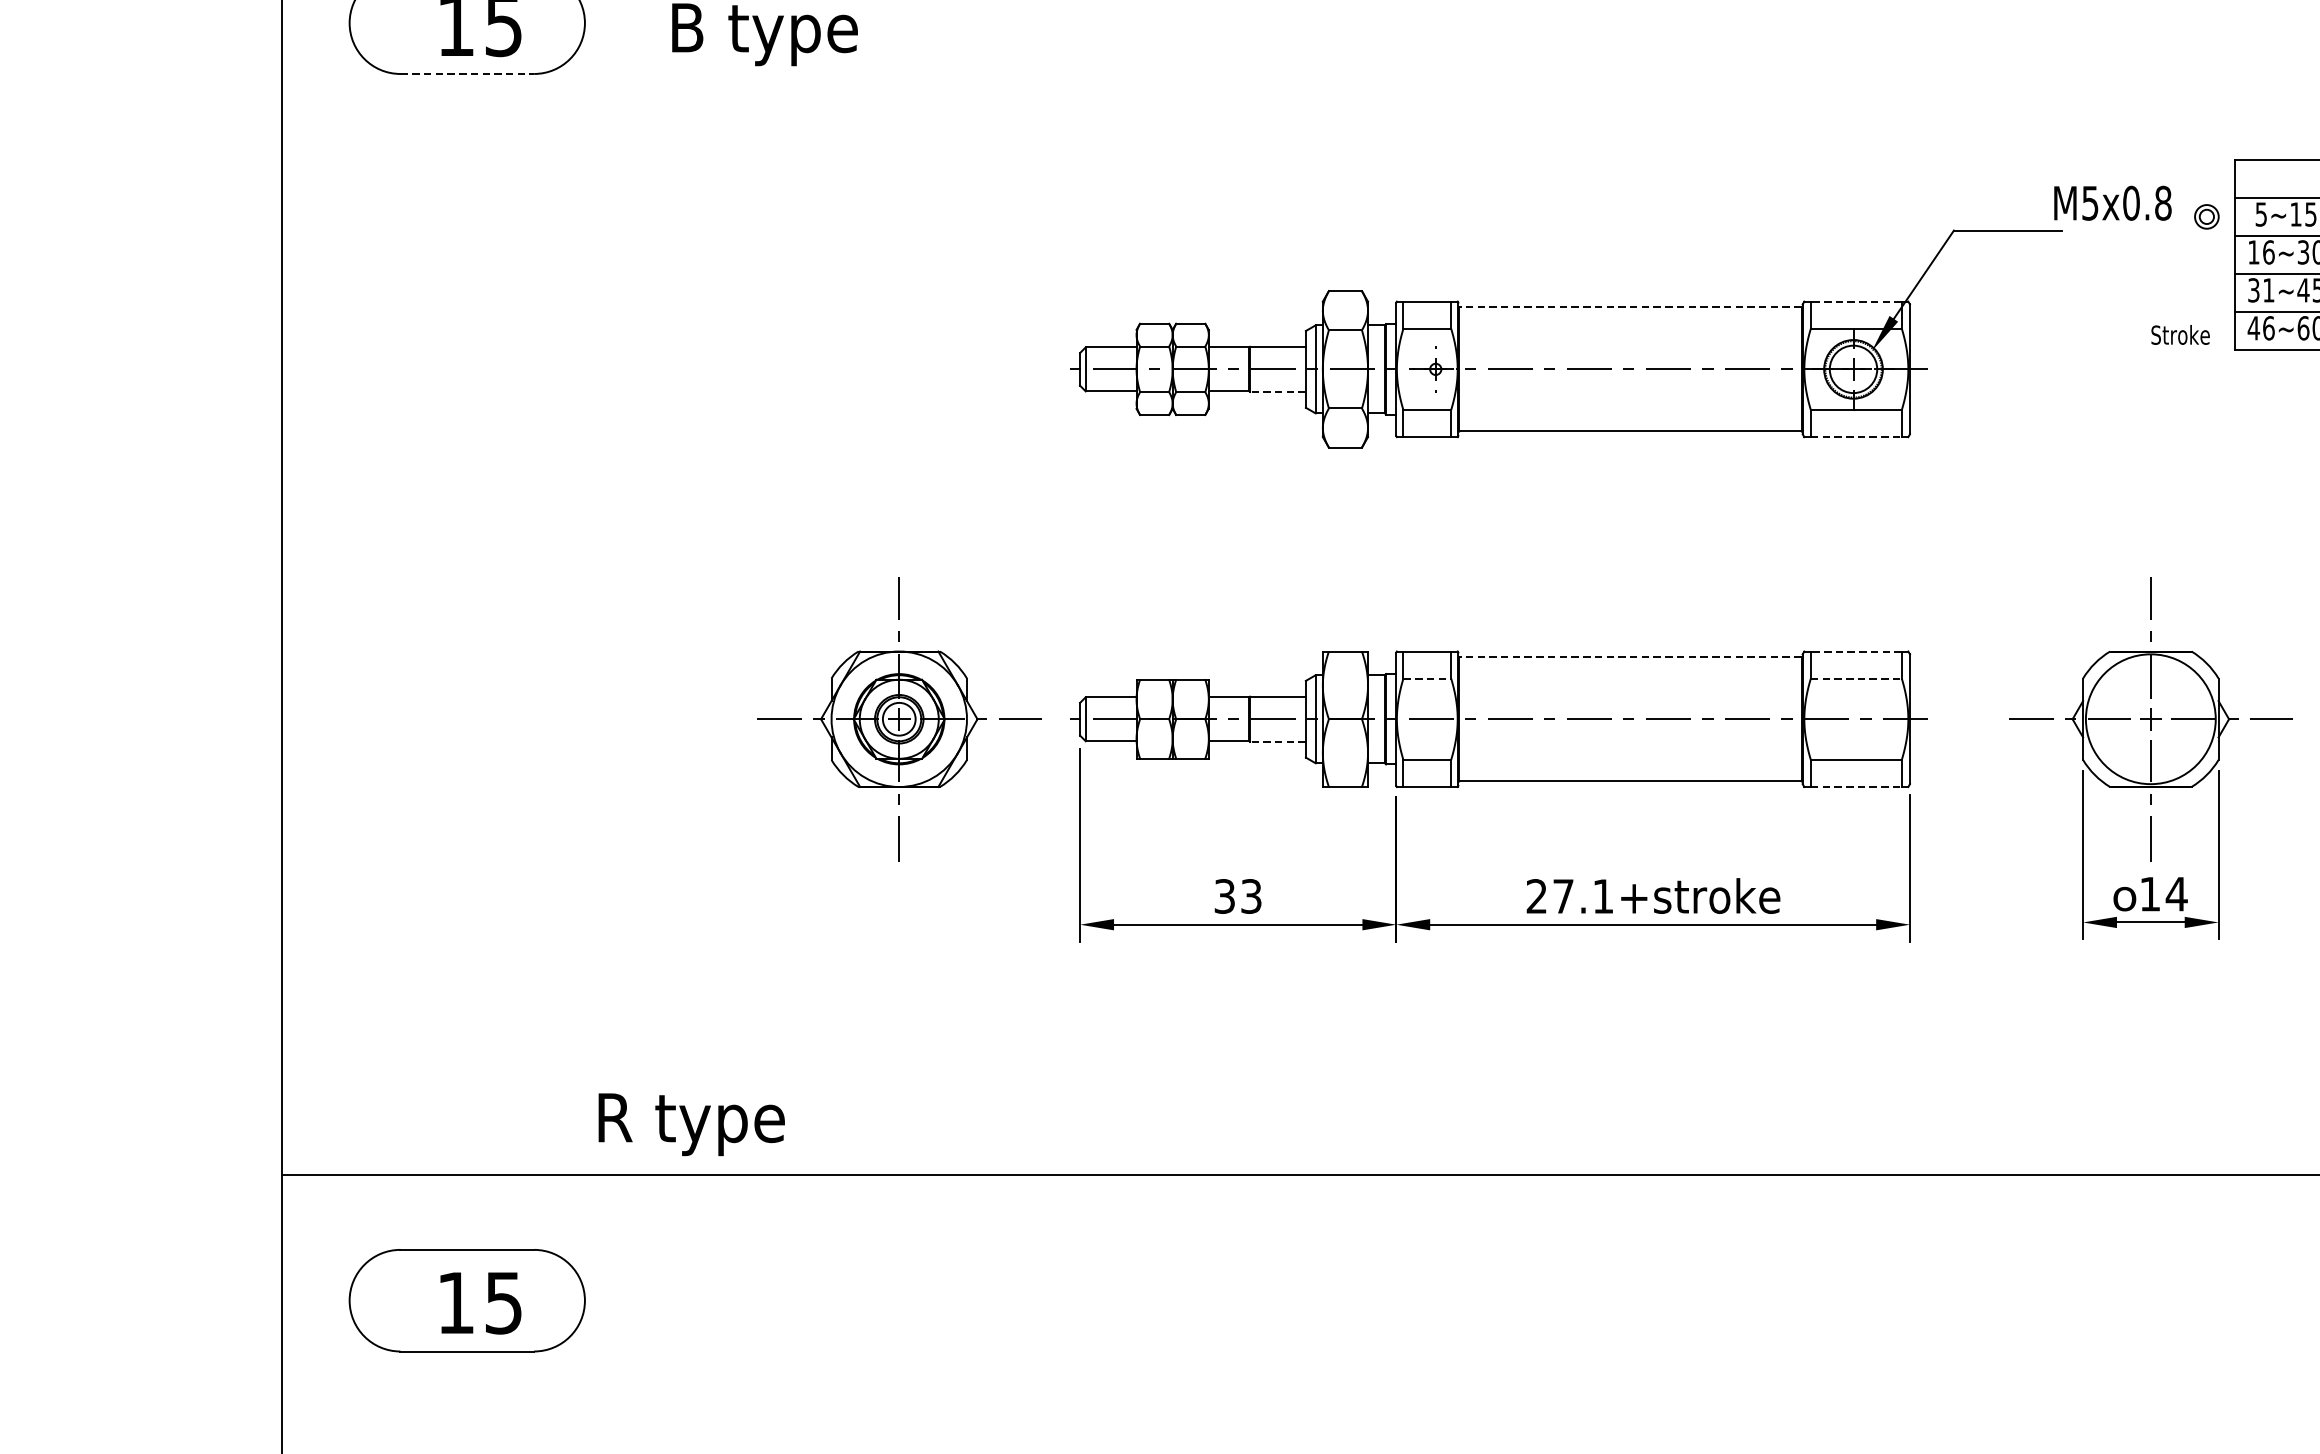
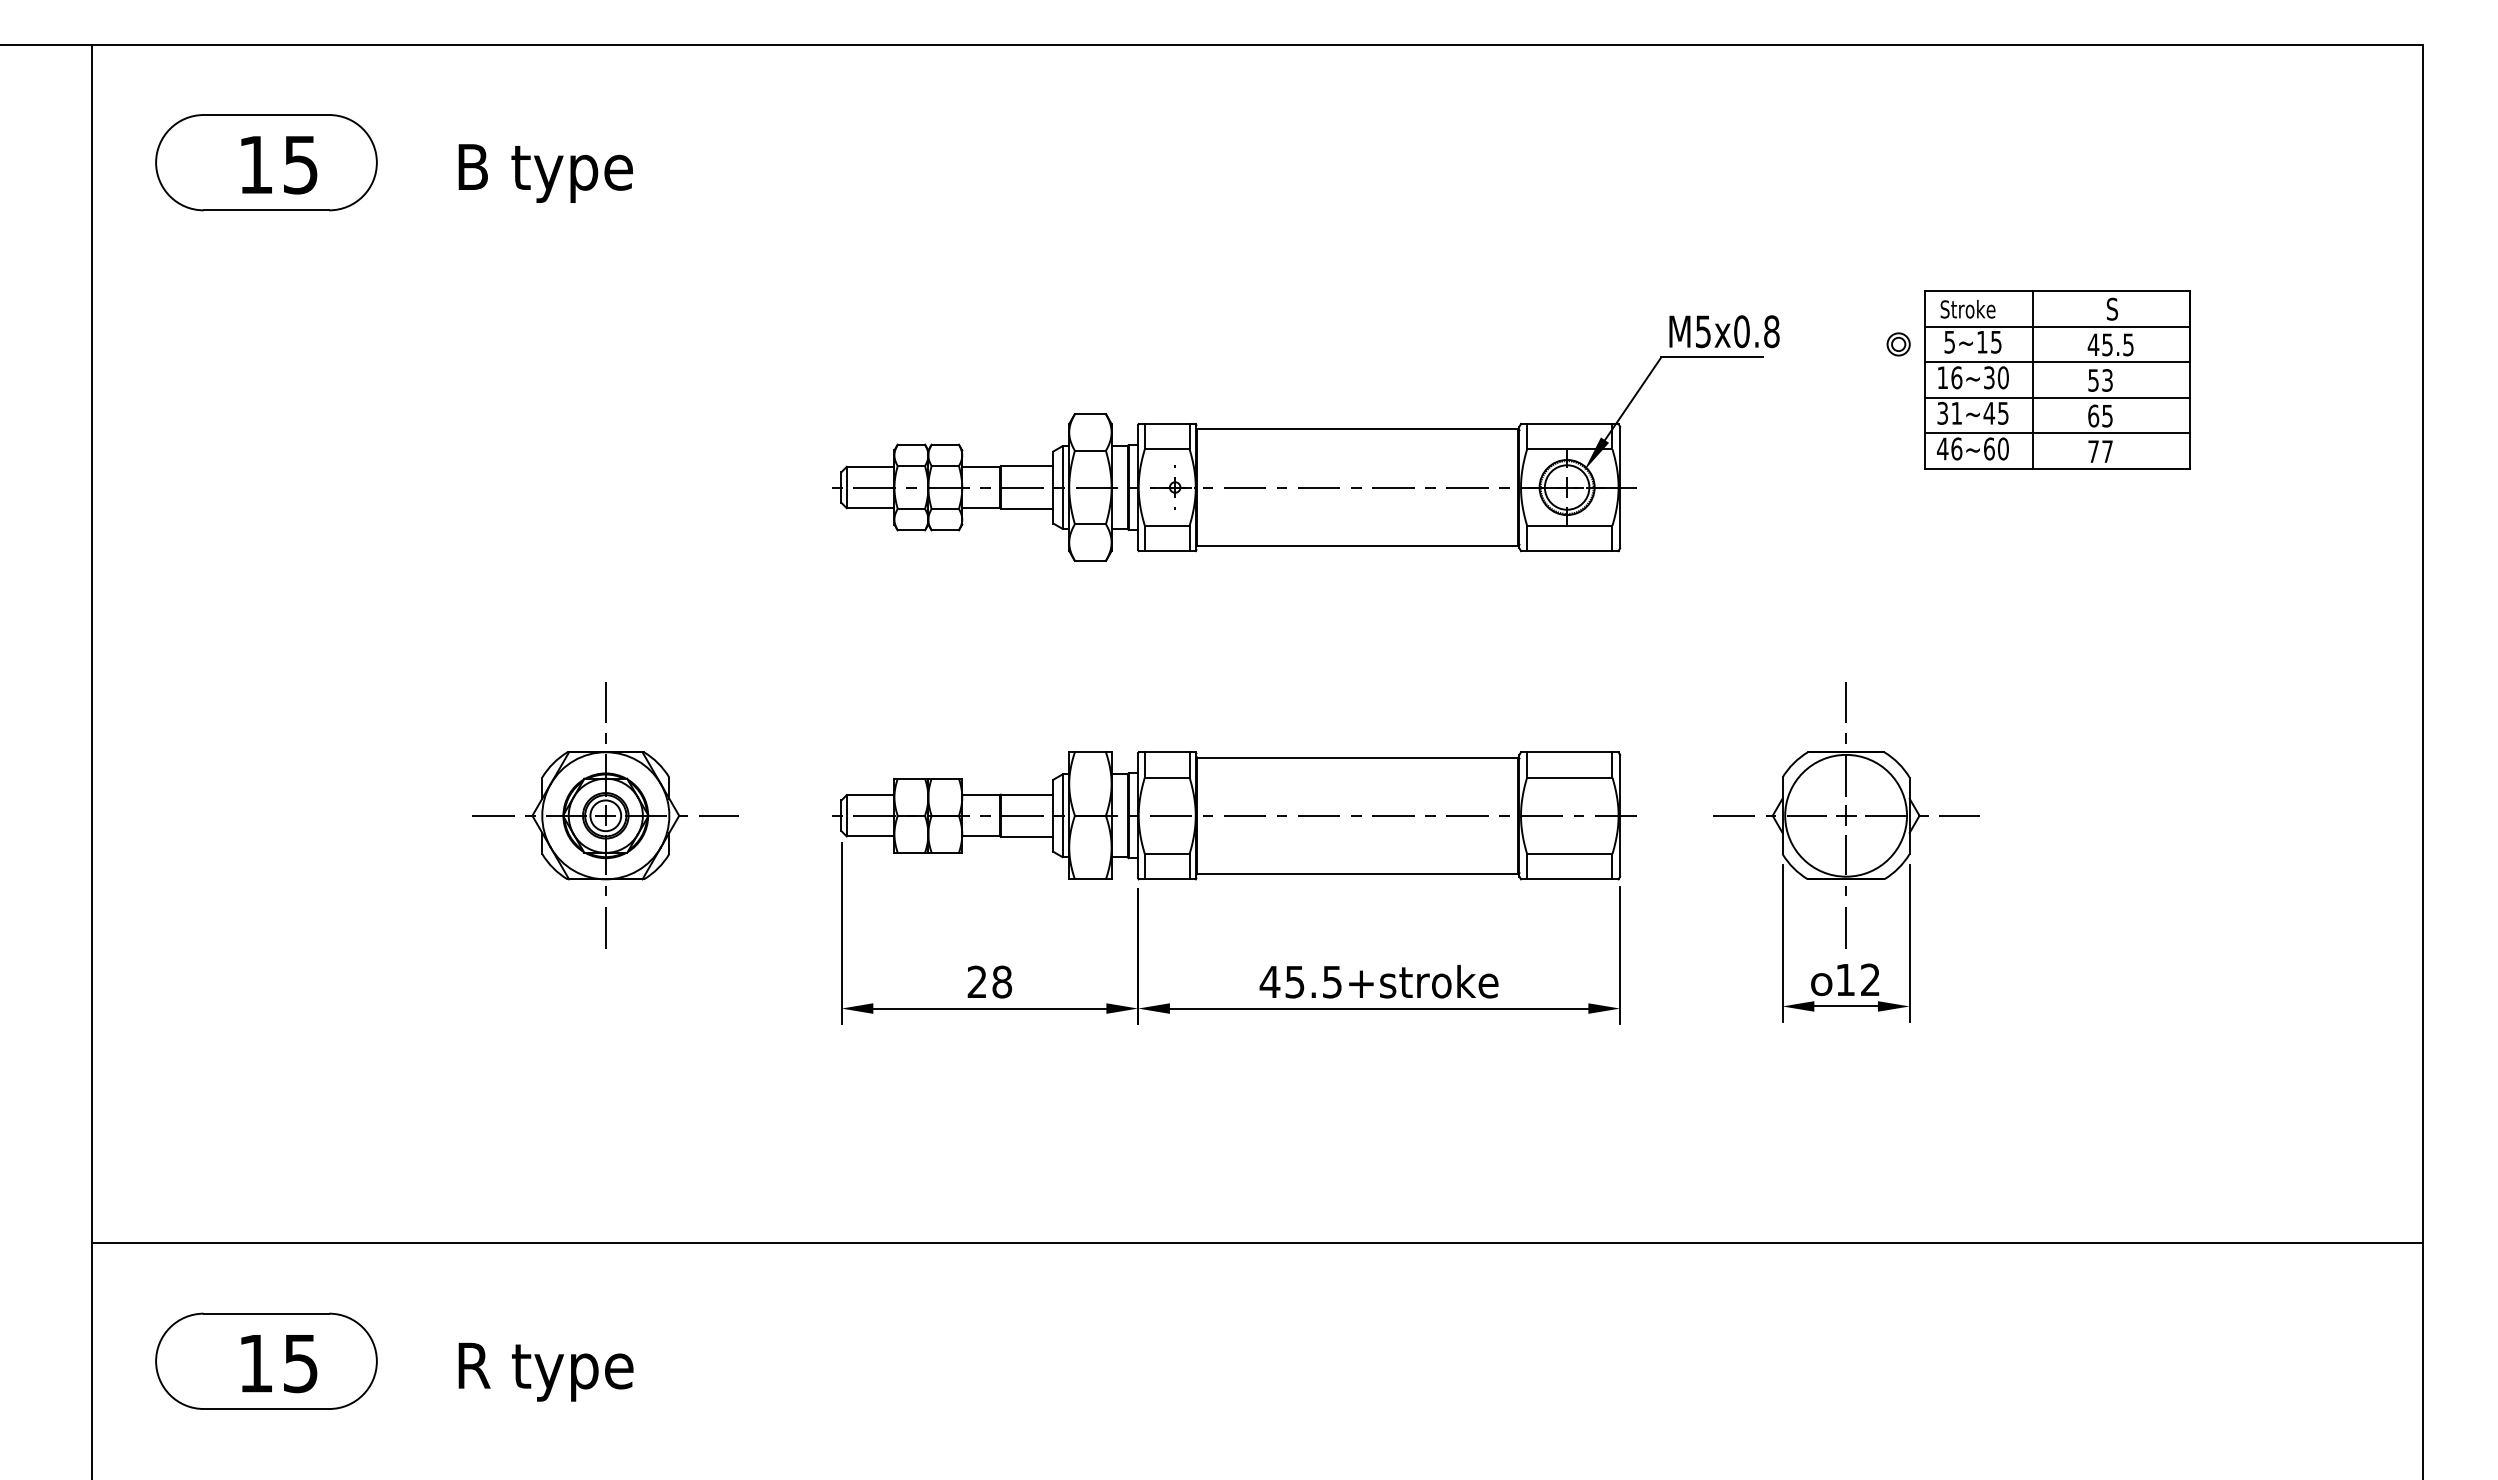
line: (467, 74) -> (266, 210), dashed -> solid
text: (2112, 203) -> (1724, 331), moved
line: (1856, 301) -> (1569, 423), dashed -> solid
line: (1630, 307) -> (1357, 429), dashed -> solid
text: (2180, 334) -> (1967, 308), moved
line: (1277, 391) -> (1026, 508), dashed -> solid
line: (1856, 437) -> (1569, 551), dashed -> solid
line: (1856, 651) -> (1569, 752), dashed -> solid
line: (1630, 657) -> (1357, 757), dashed -> solid
line: (1427, 678) -> (1167, 777), dashed -> solid
line: (1856, 678) -> (1569, 777), dashed -> solid
part: (898, 718) -> (605, 815), moved
line: (1277, 741) -> (1026, 836), dashed -> solid
line: (1856, 787) -> (1569, 879), dashed -> solid
text: (2176, 893) -> (1870, 979), 14 -> 12
text: (1237, 895) -> (989, 981), 33 -> 28
text: (1569, 895) -> (1300, 981), 27.1+stroke -> 45.5+stroke
text: (691, 1123) -> (545, 1371), moved

